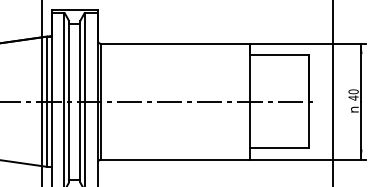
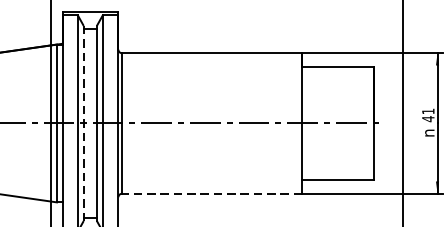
text: (353, 91) -> (428, 111), 40 -> 41
line: (69, 102) -> (84, 124), solid -> dashed
line: (174, 159) -> (211, 193), solid -> dashed

